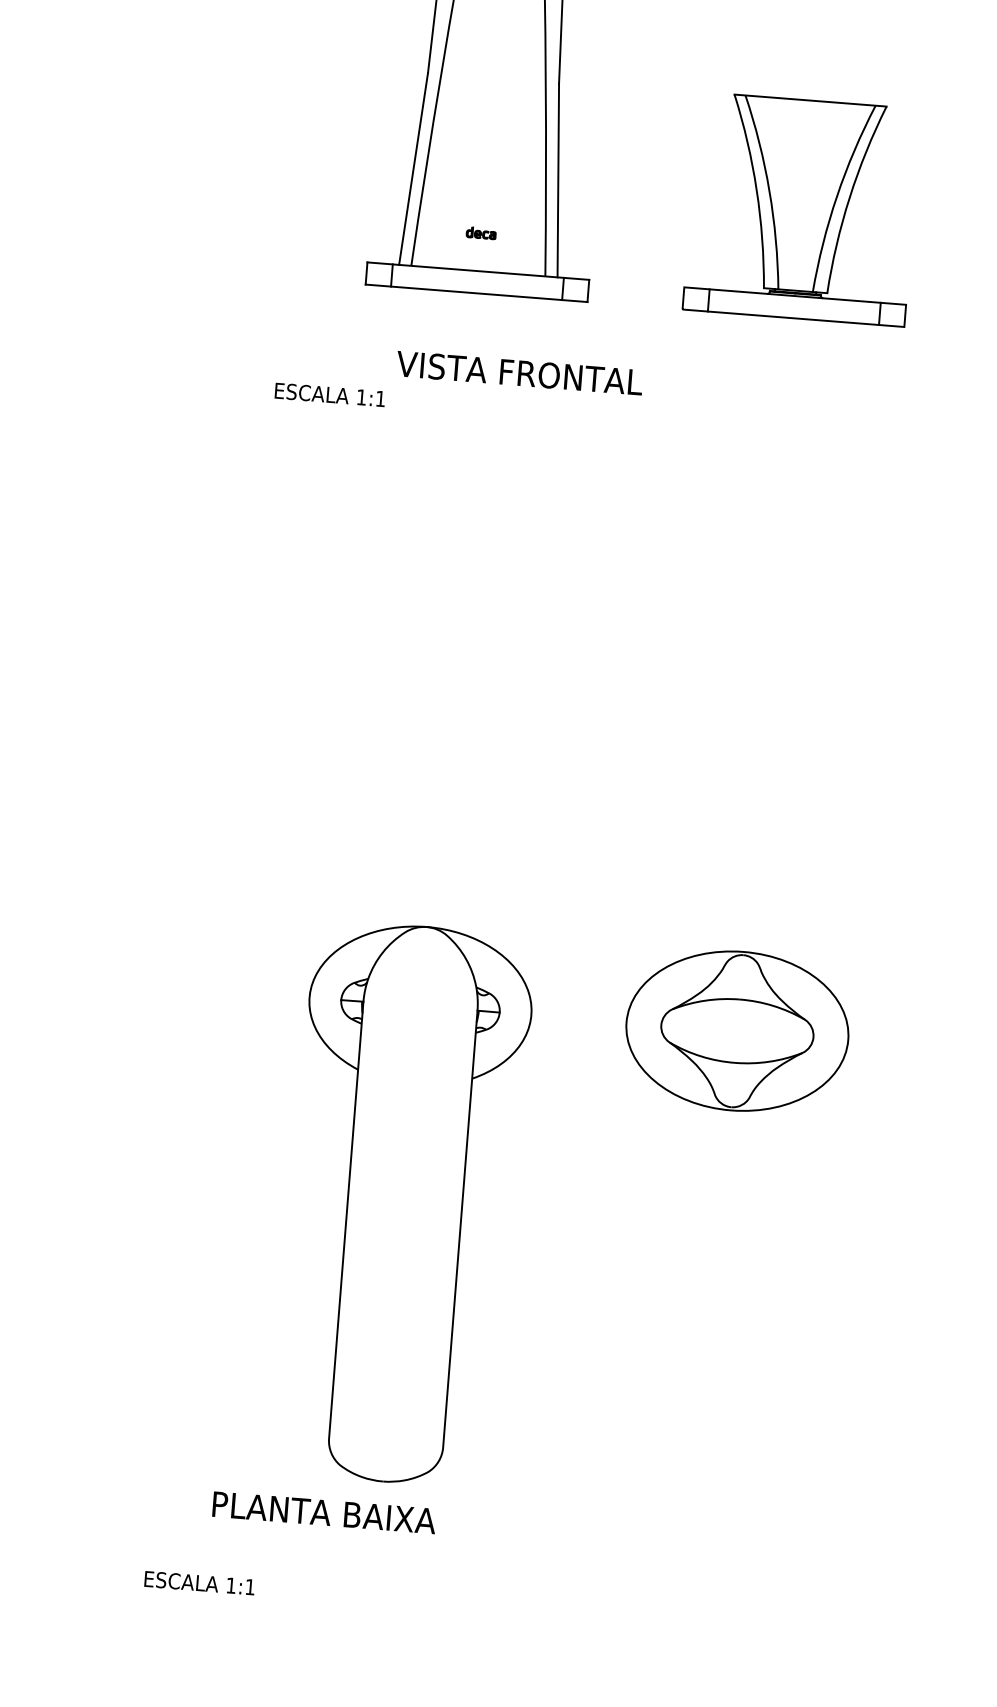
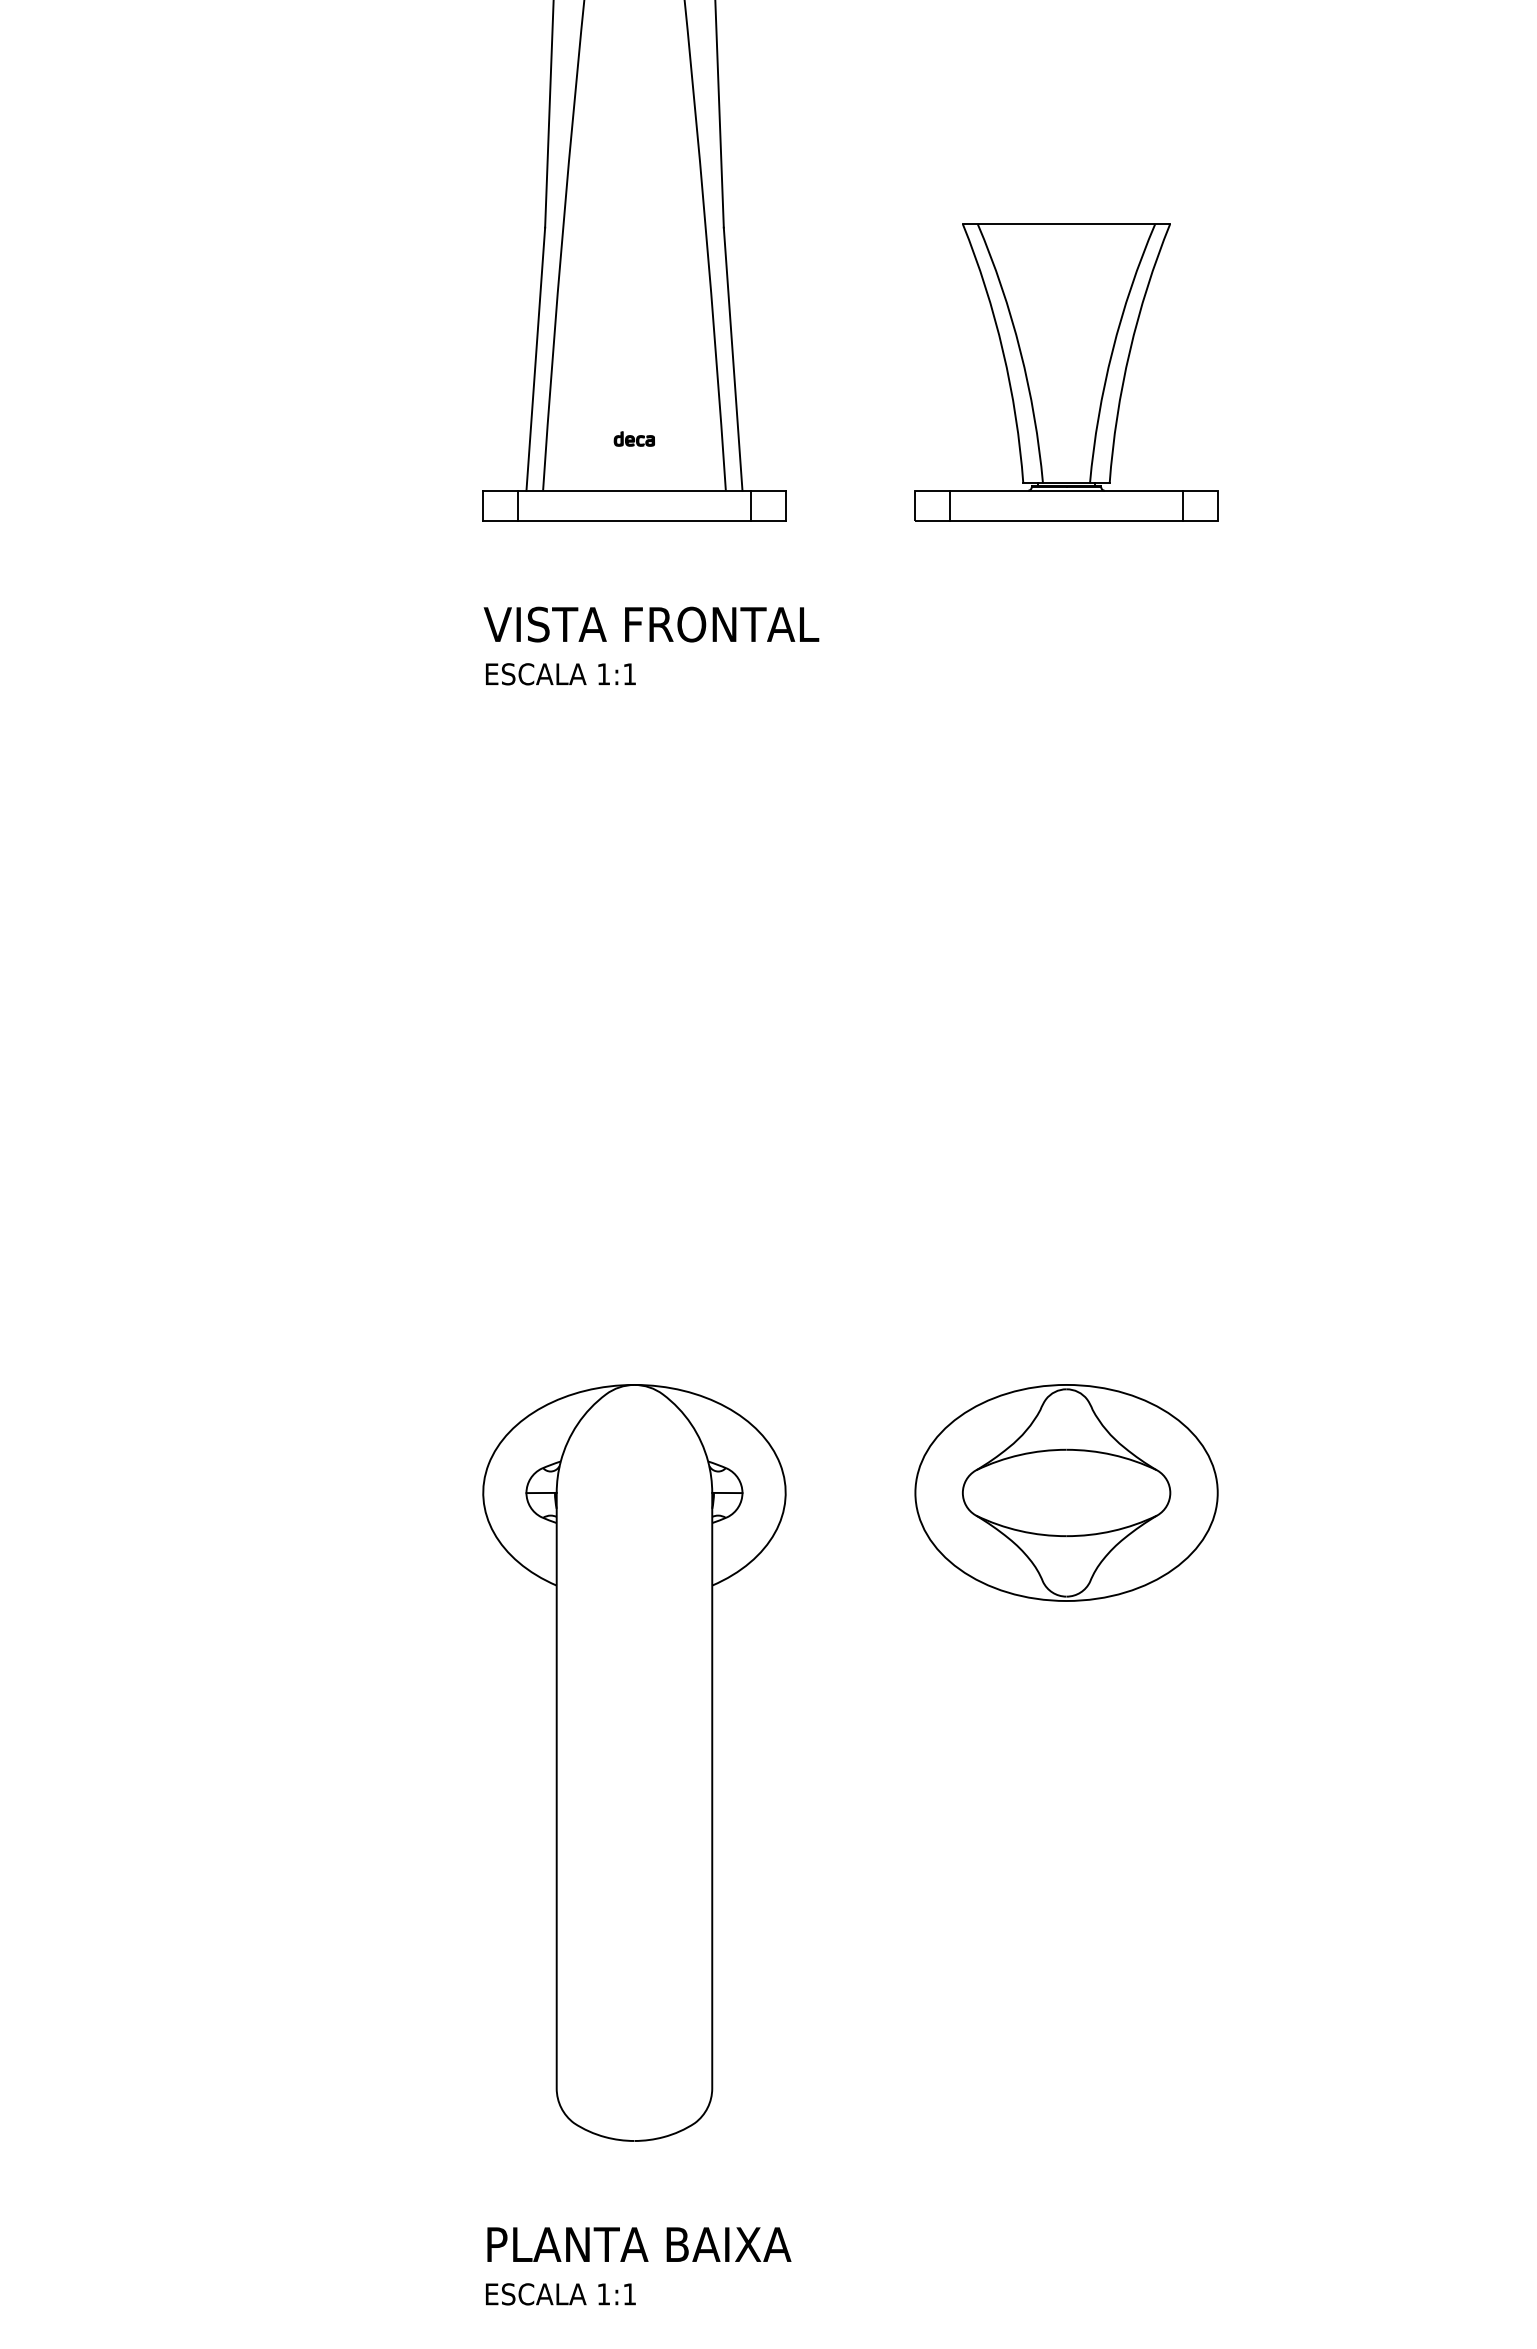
text: (519, 373) -> (651, 624), moved
text: (329, 395) -> (560, 674), moved
text: (324, 1512) -> (639, 2244), moved
text: (199, 1583) -> (560, 2294), moved

